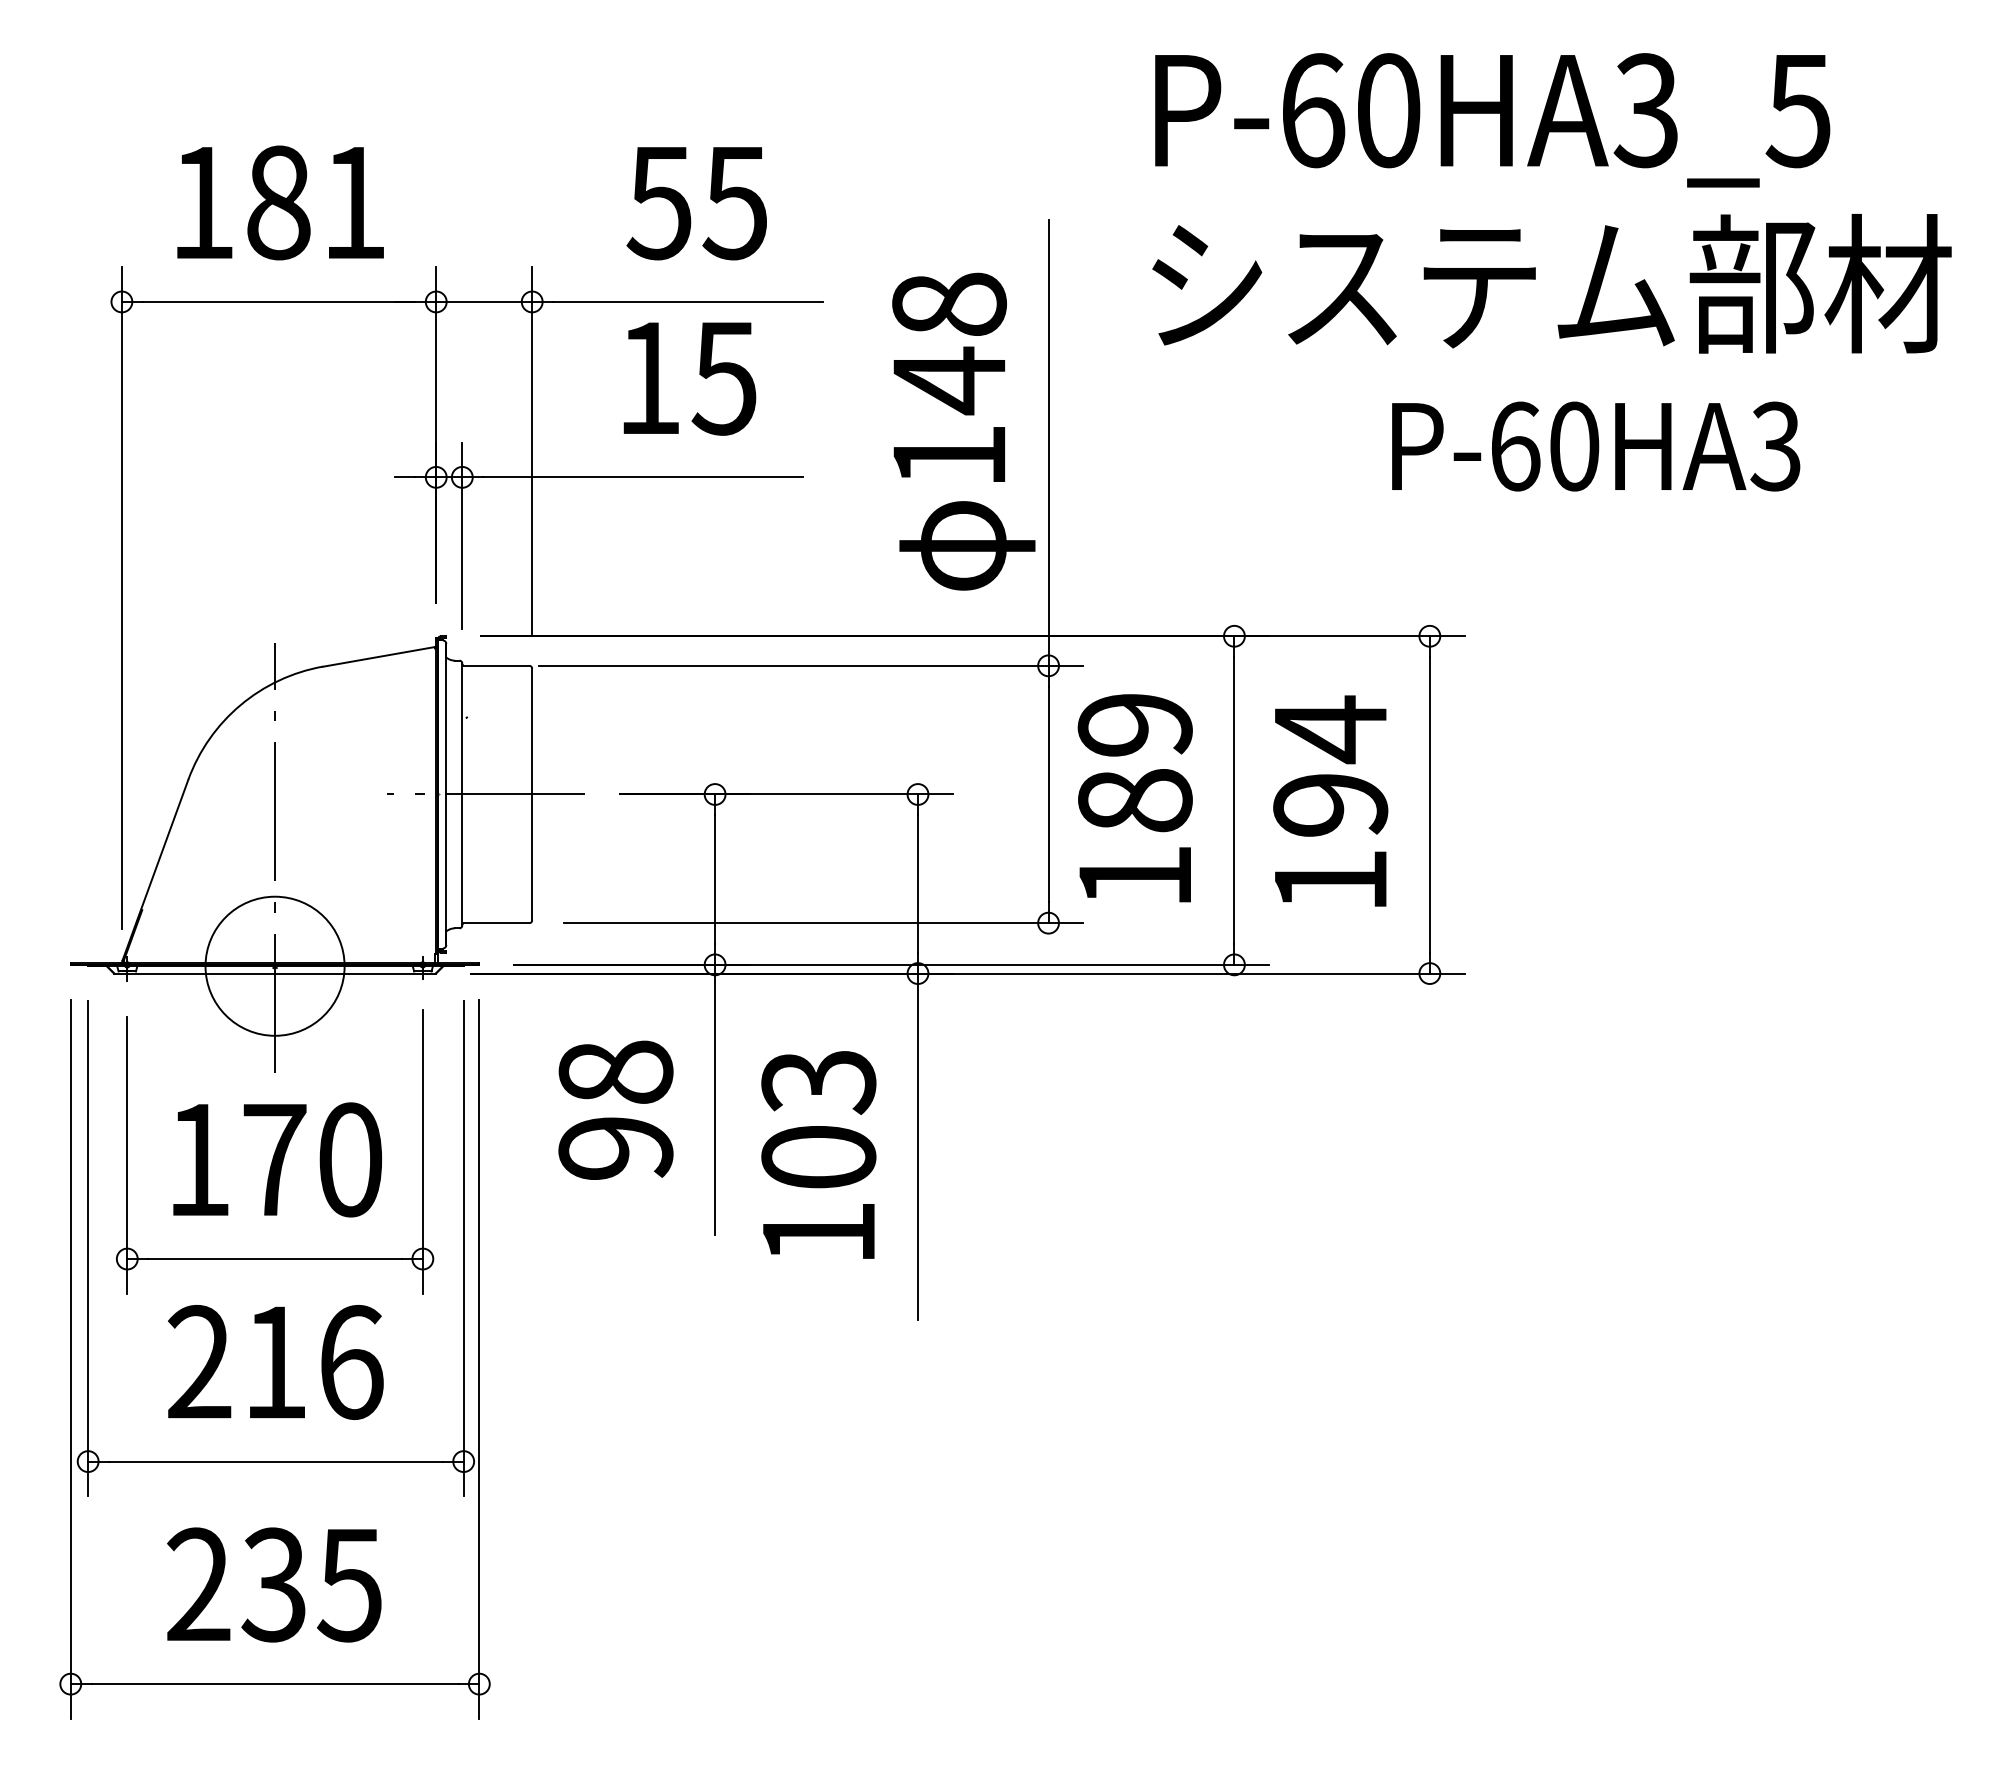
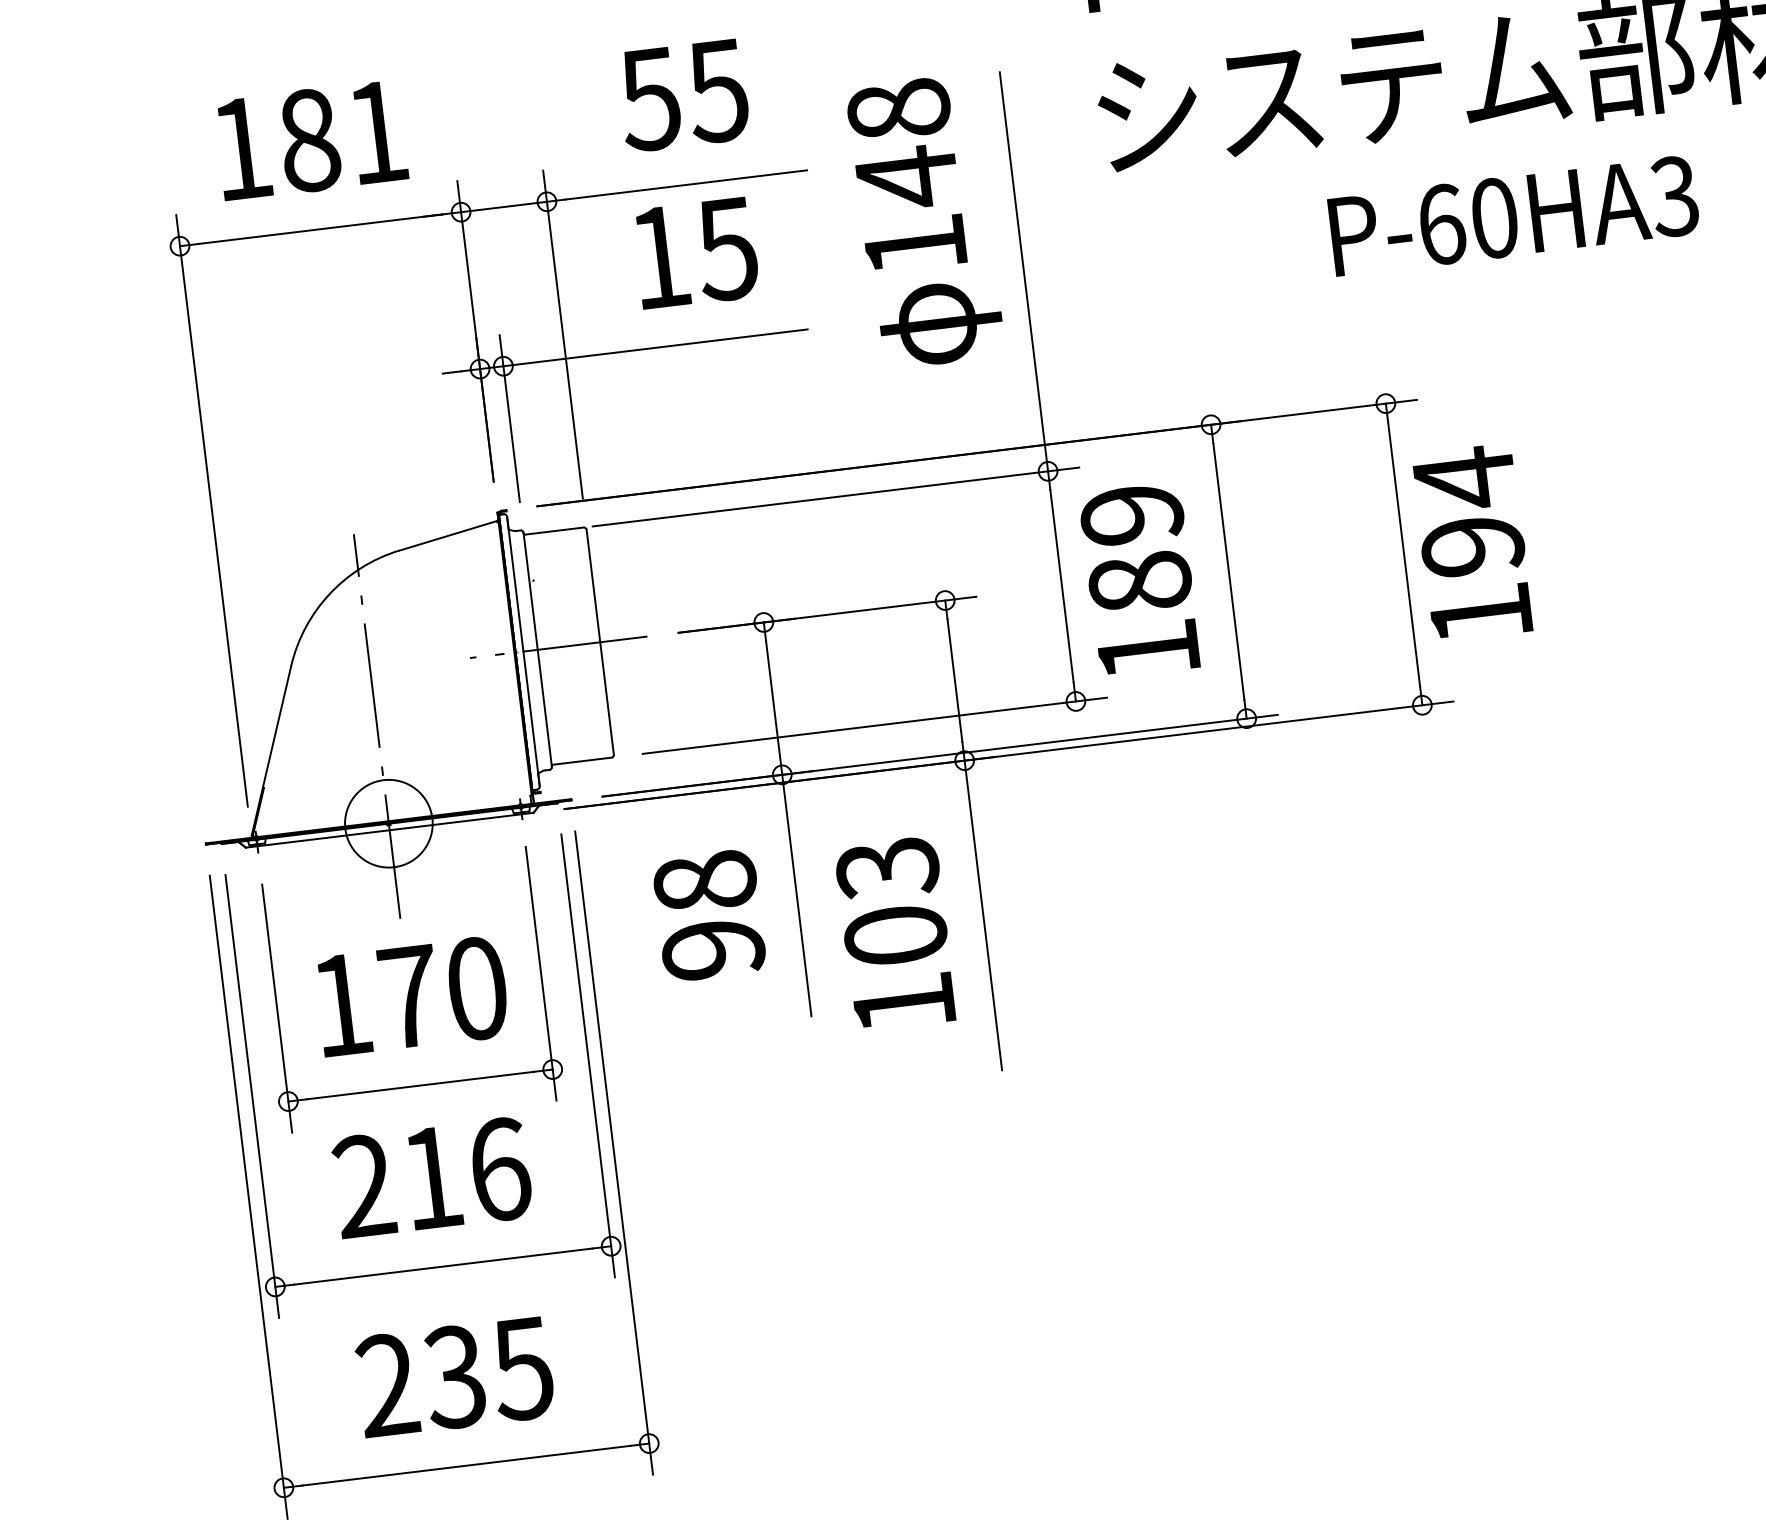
text: (963, 431) -> (925, 221), moved
text: (1330, 800) -> (1472, 542), moved
circle: (274, 965) -> (388, 823), size x0.7

